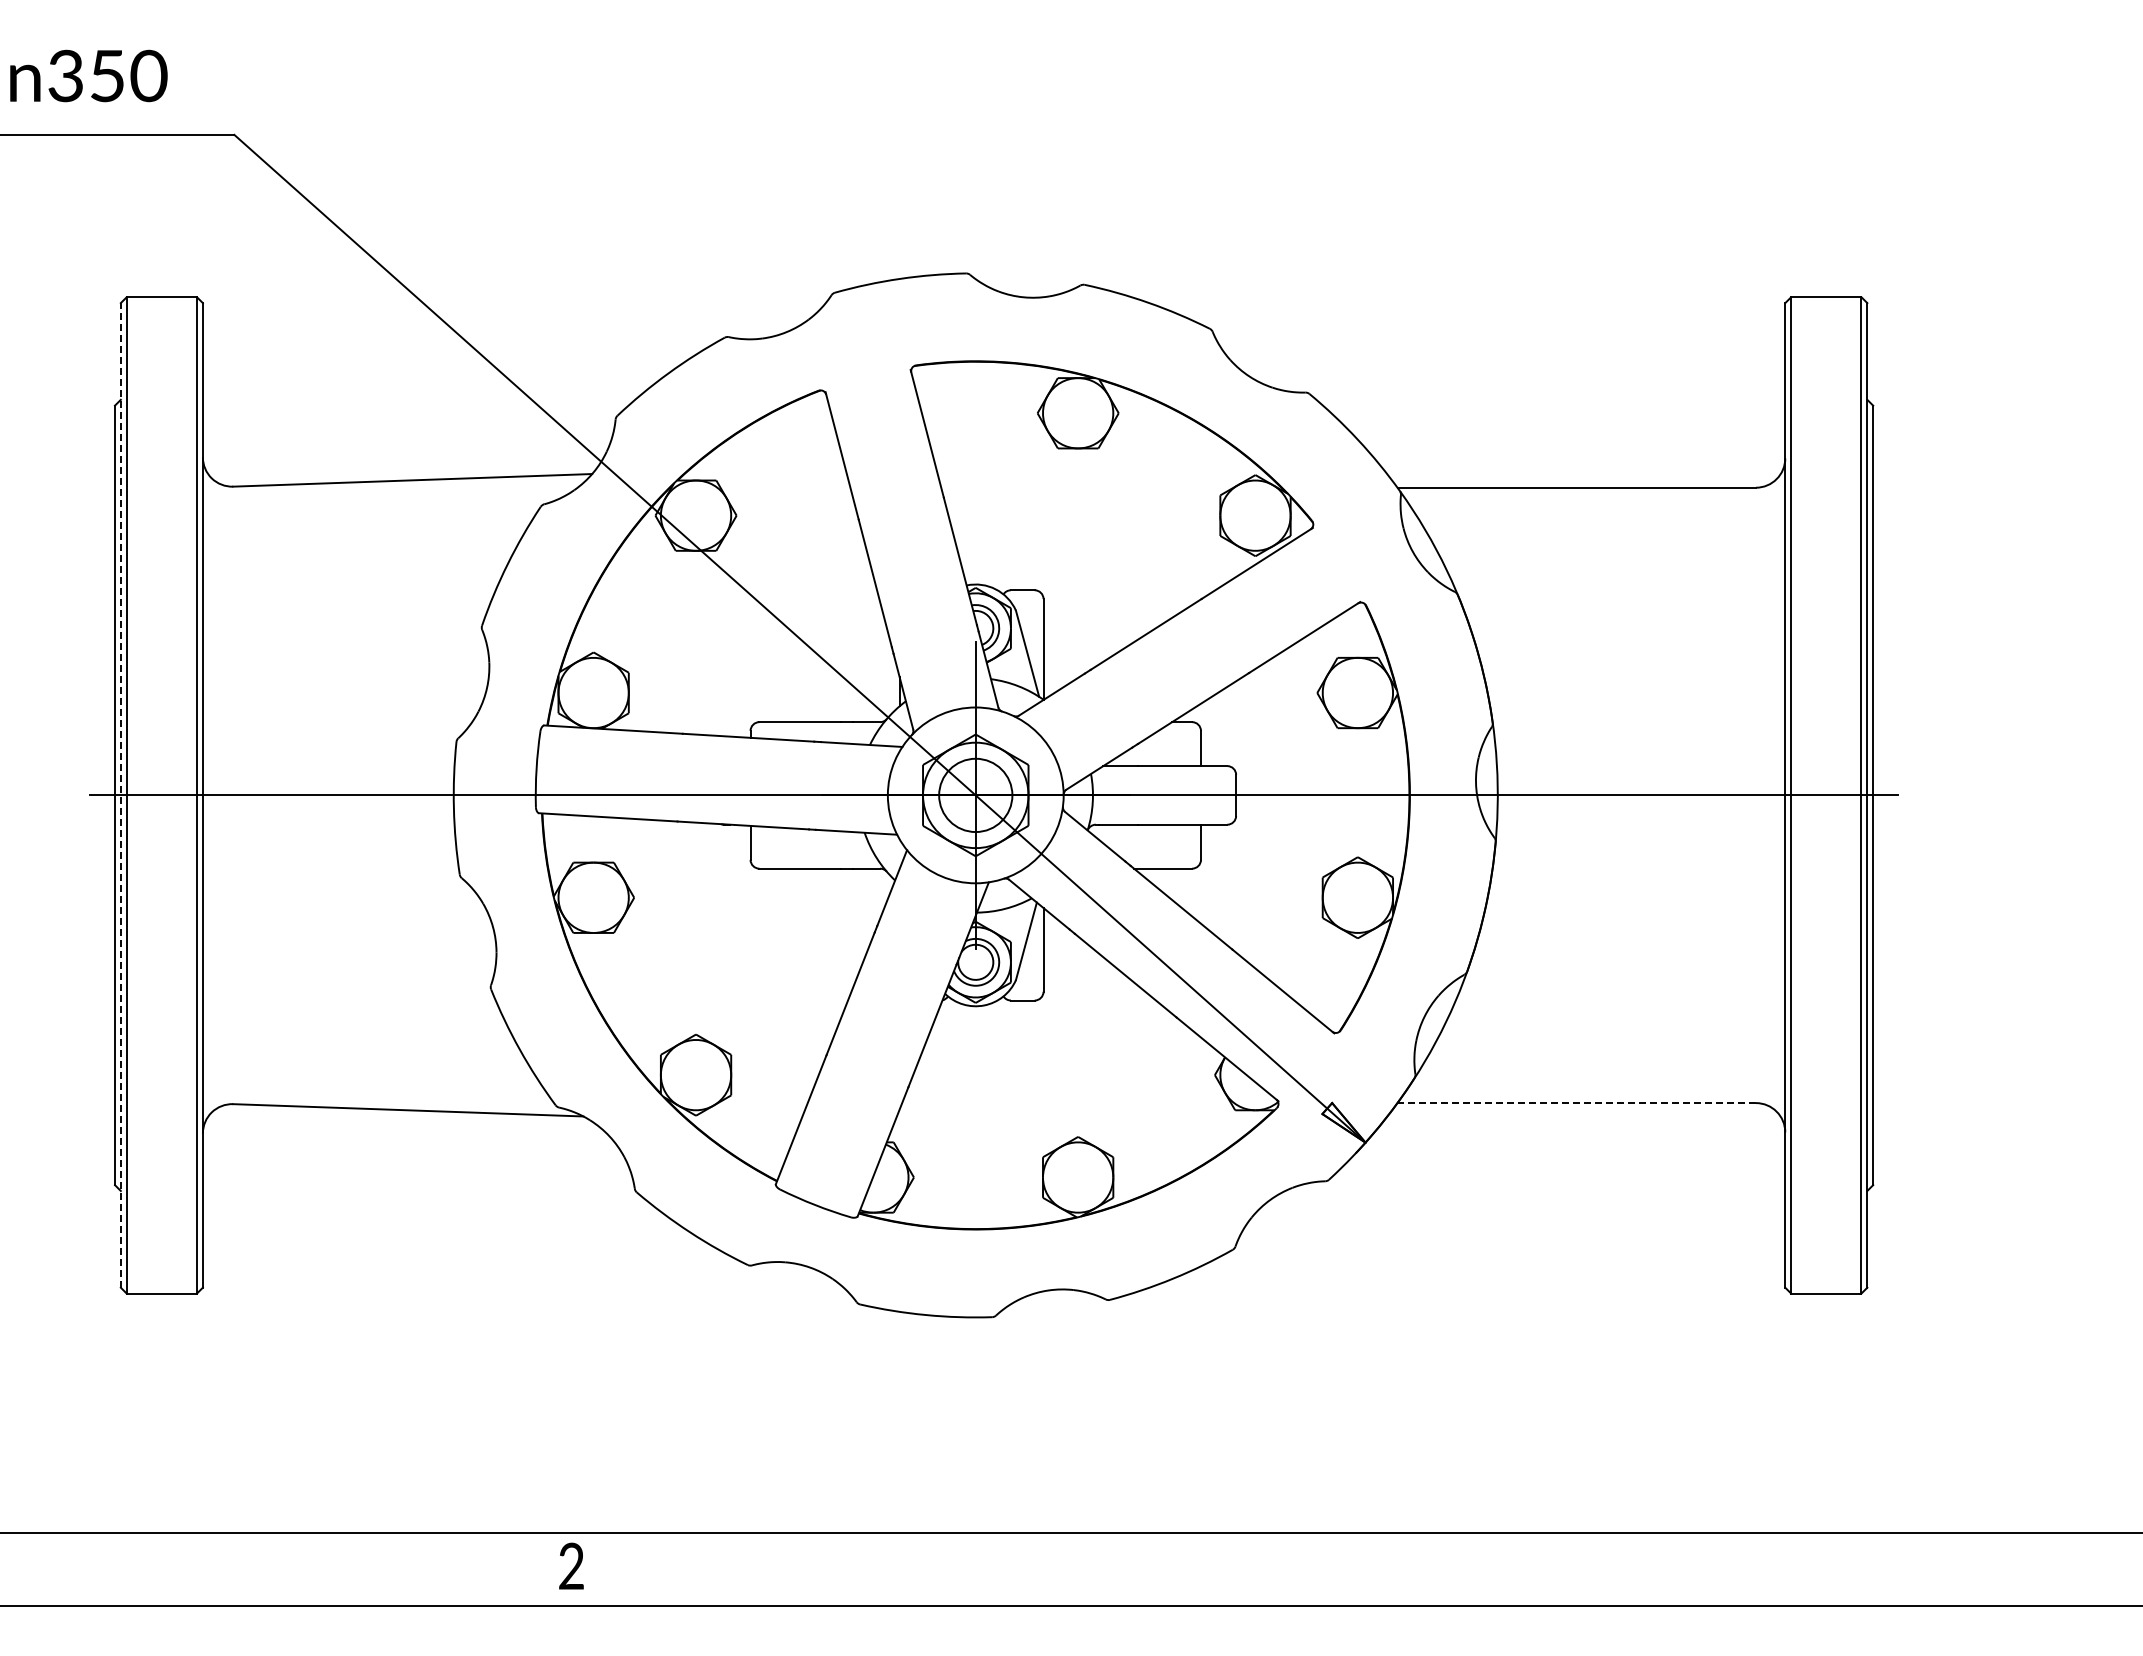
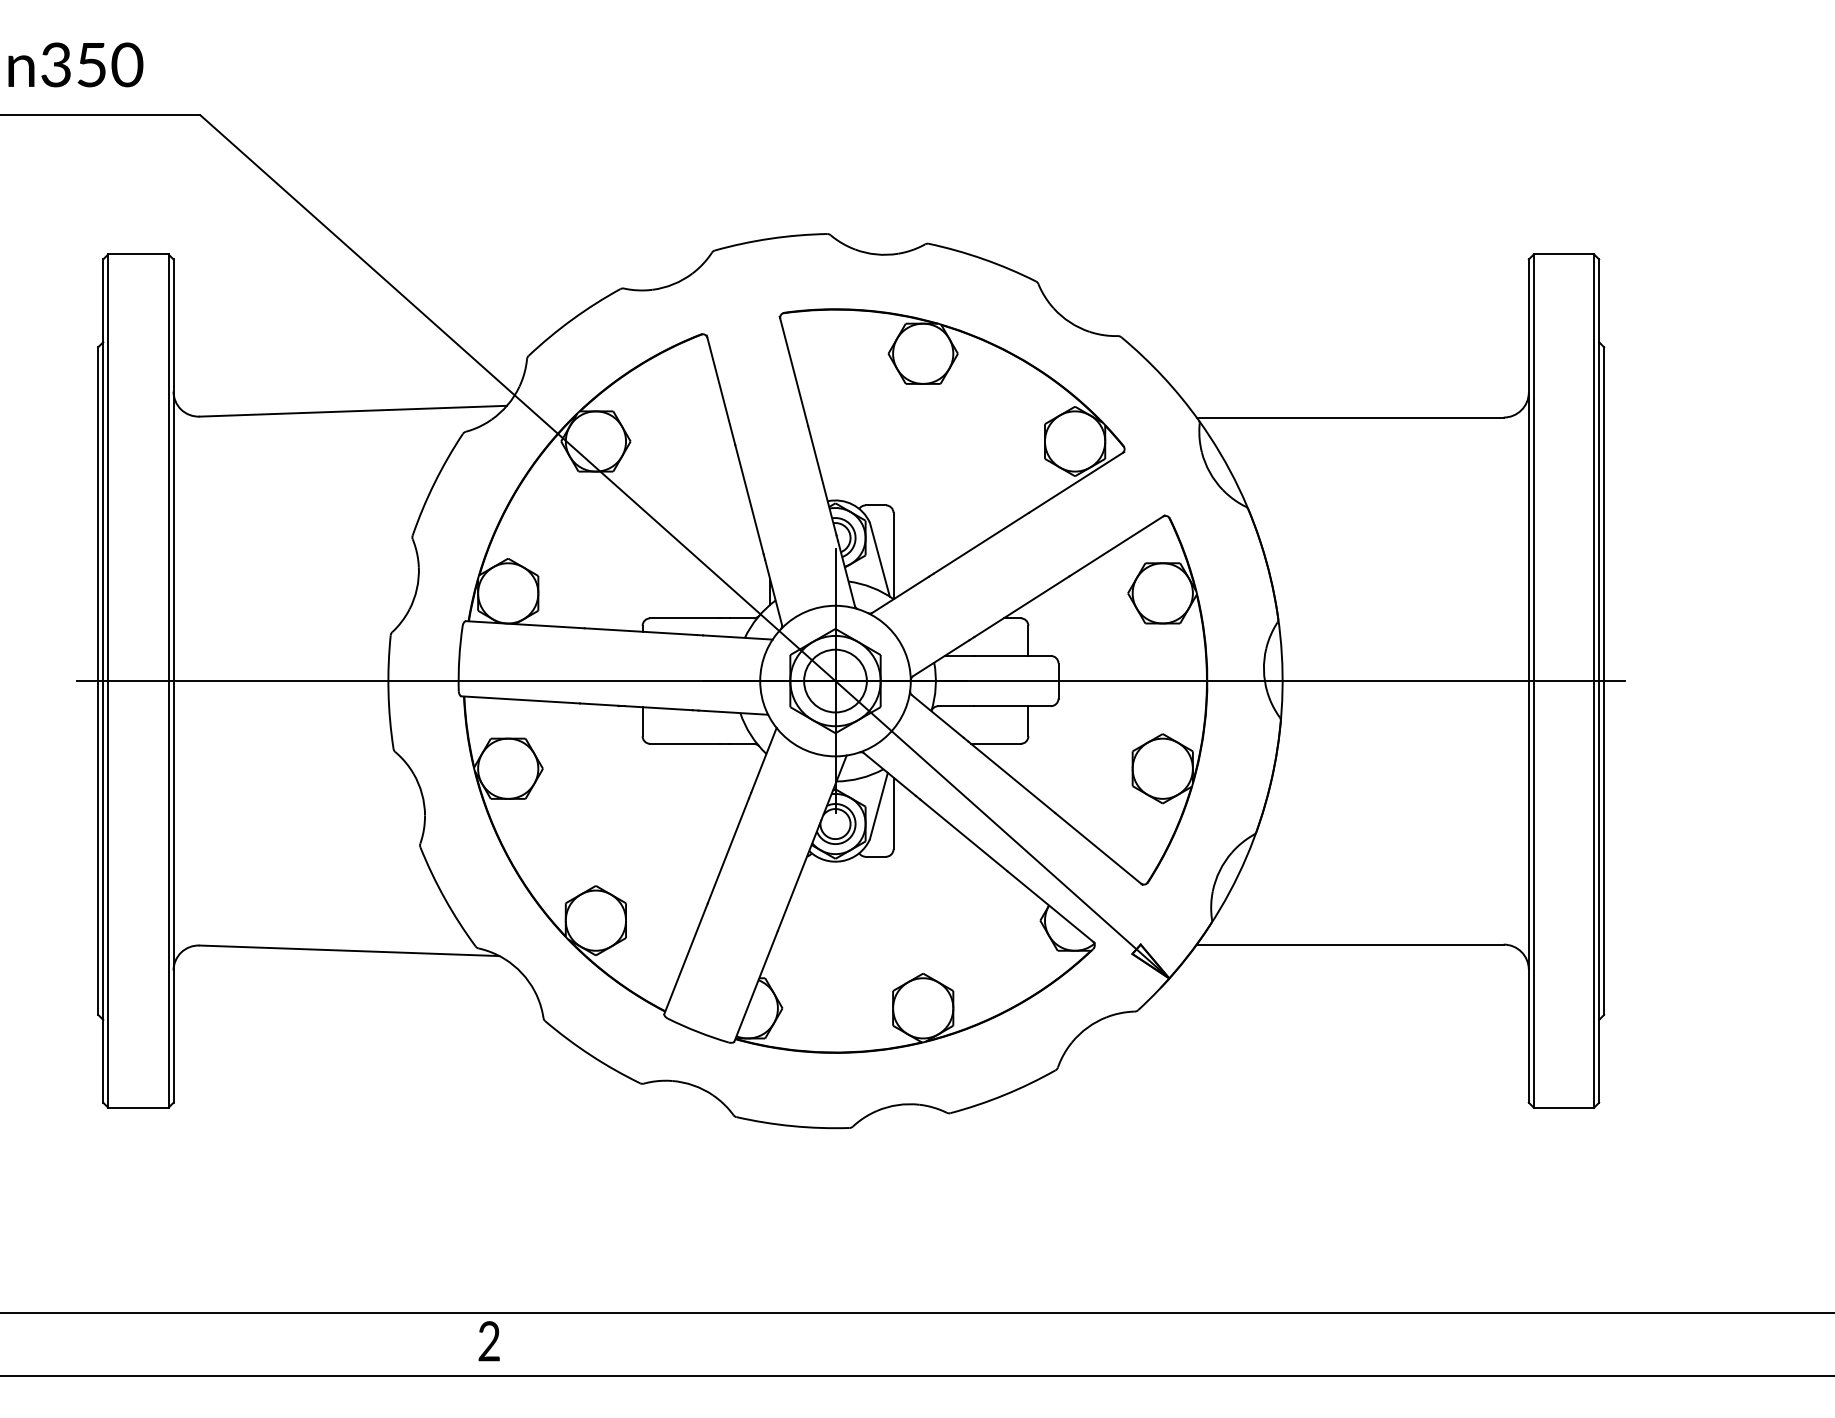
line: (120, 794) -> (102, 680), dashed -> solid
line: (1576, 1103) -> (1350, 944), dashed -> solid

